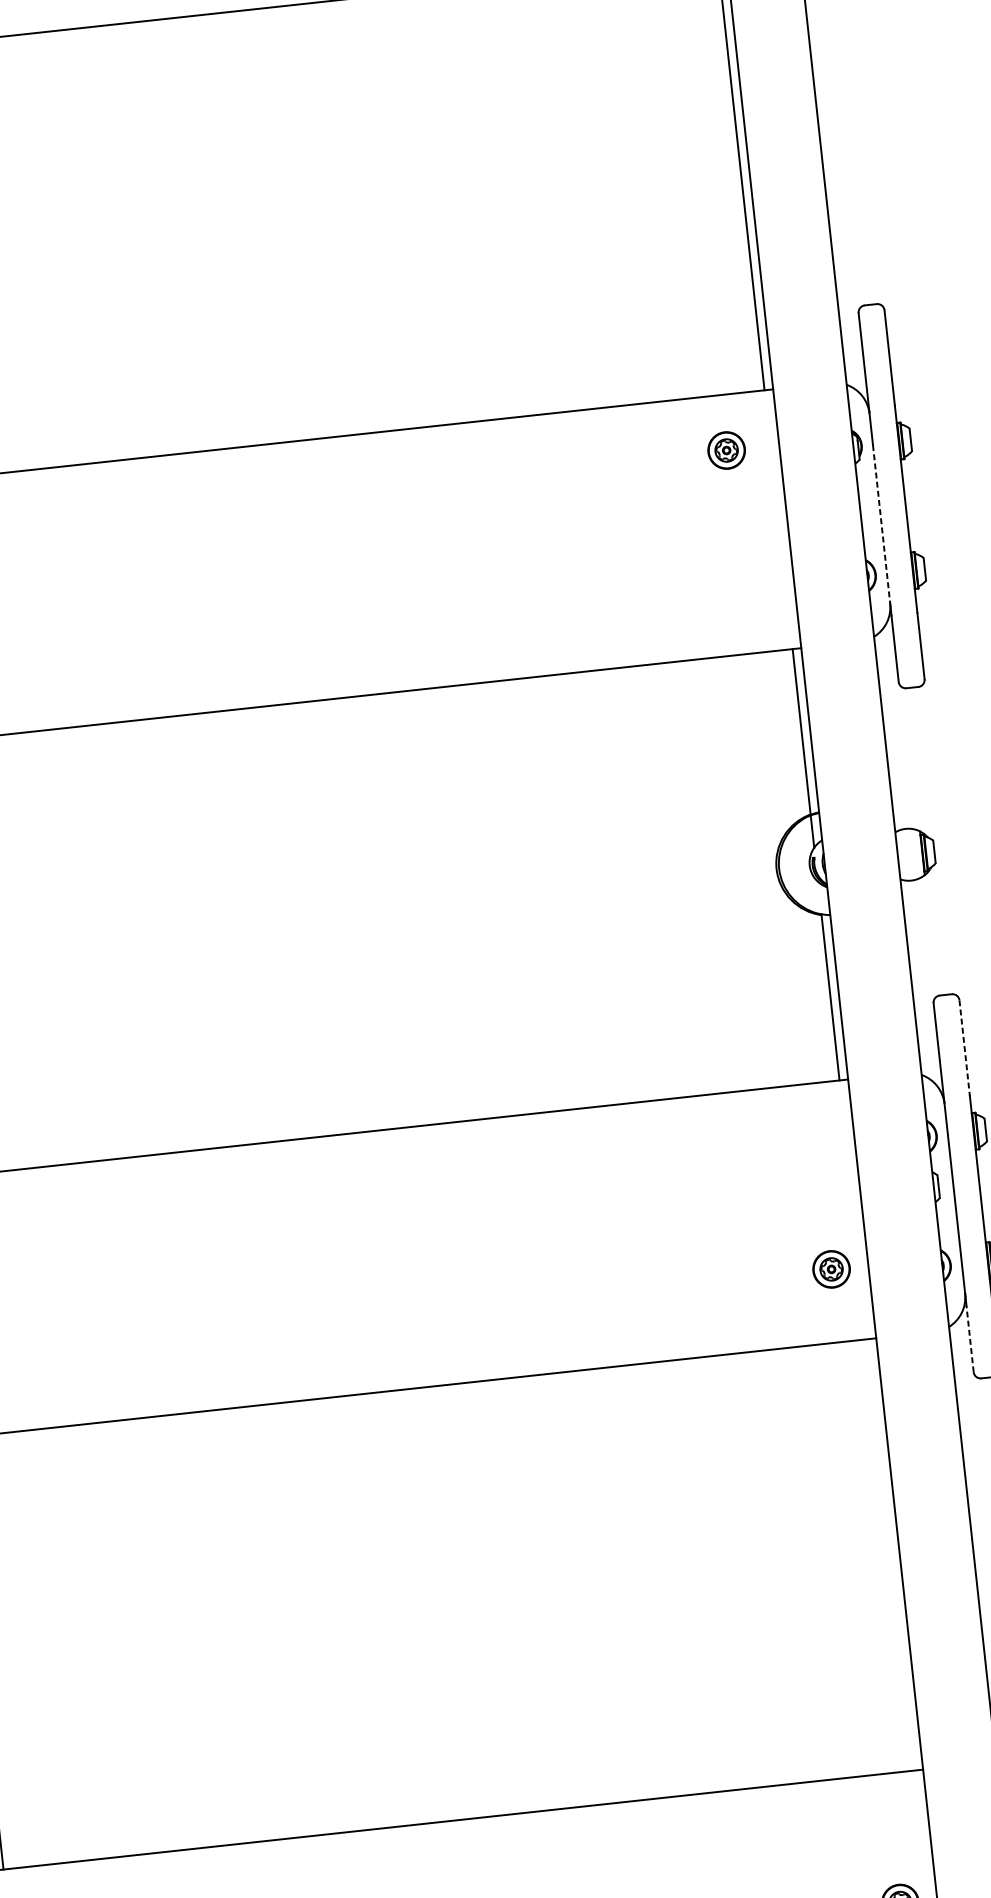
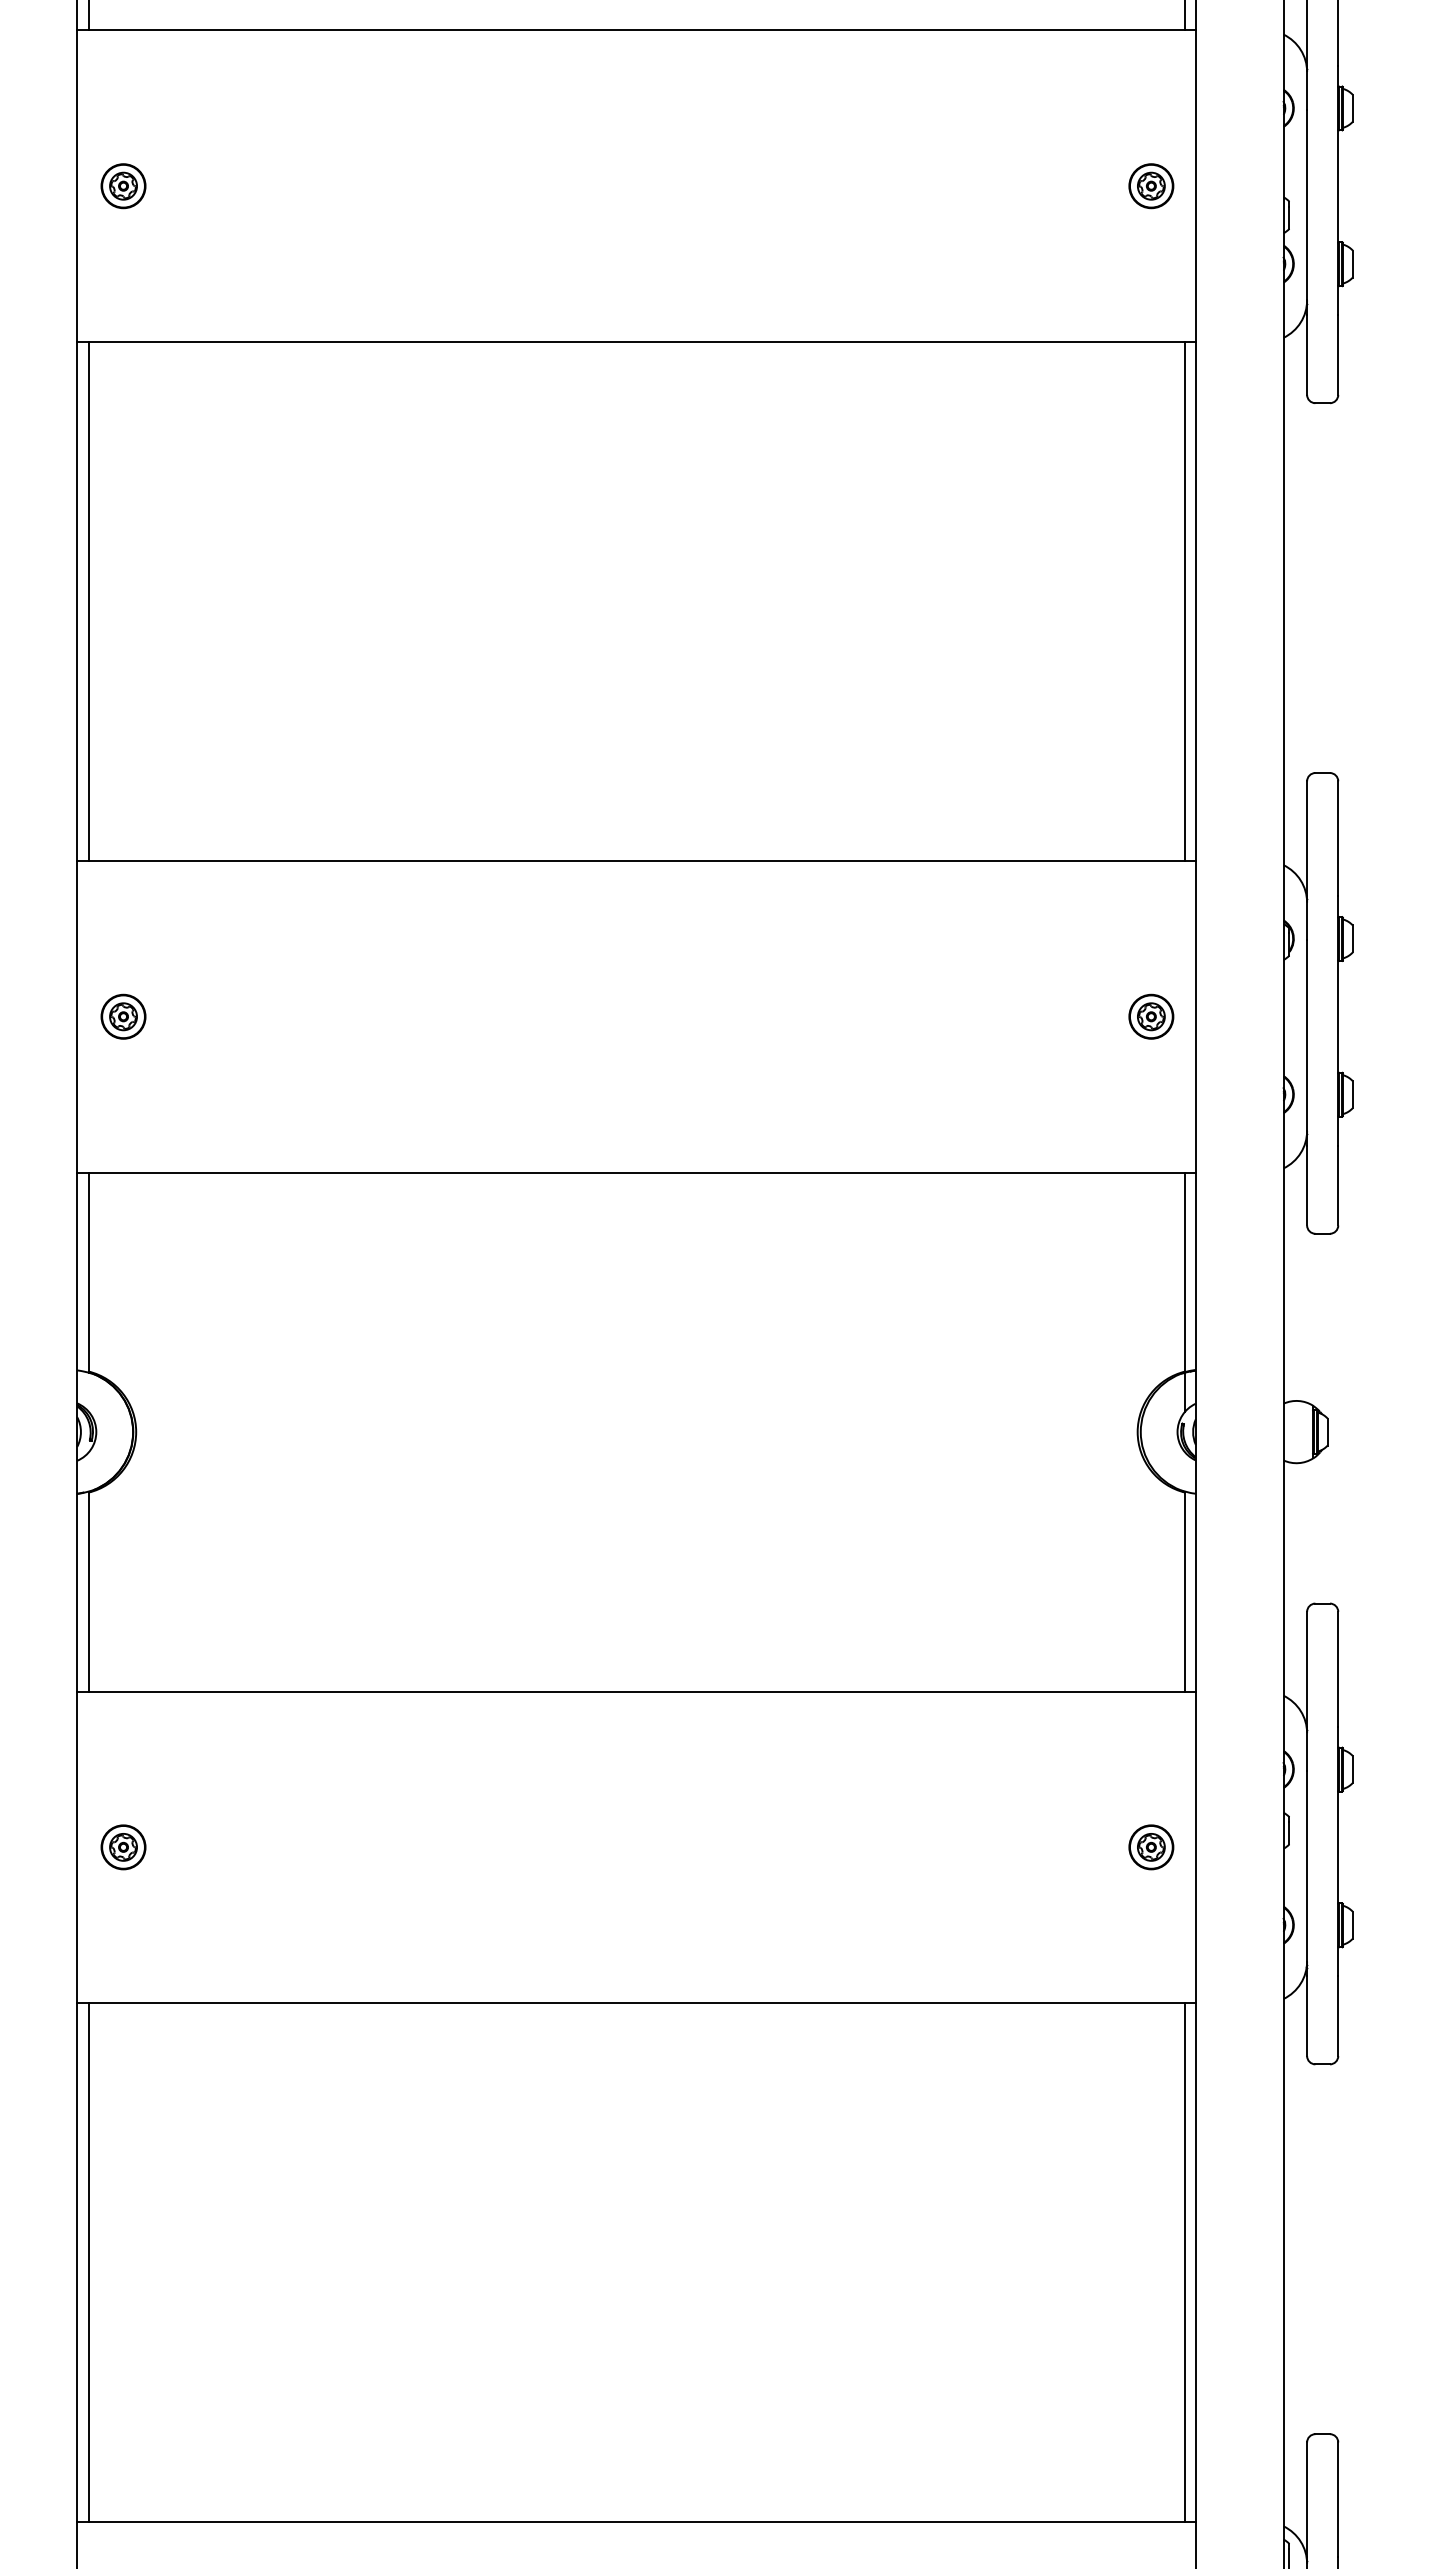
part: (726, 450) -> (1151, 1016), moved
line: (881, 525) -> (1307, 1036), dashed -> solid
line: (964, 1048) -> (1338, 1669), dashed -> solid
part: (831, 1269) -> (1151, 1847), moved
line: (970, 1339) -> (1307, 2016), dashed -> solid
line: (891, 1554) -> (1185, 2262), added

